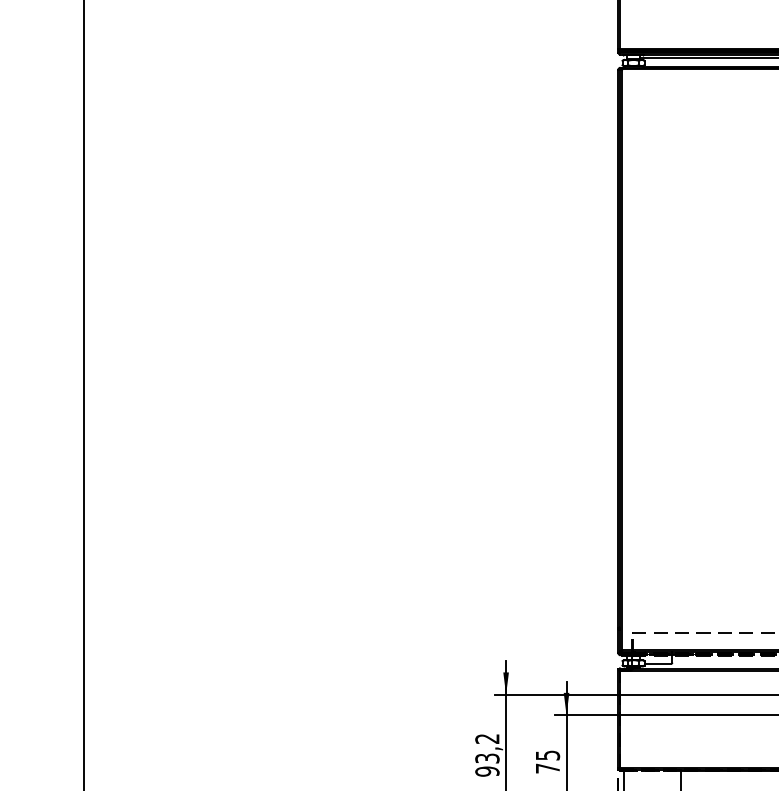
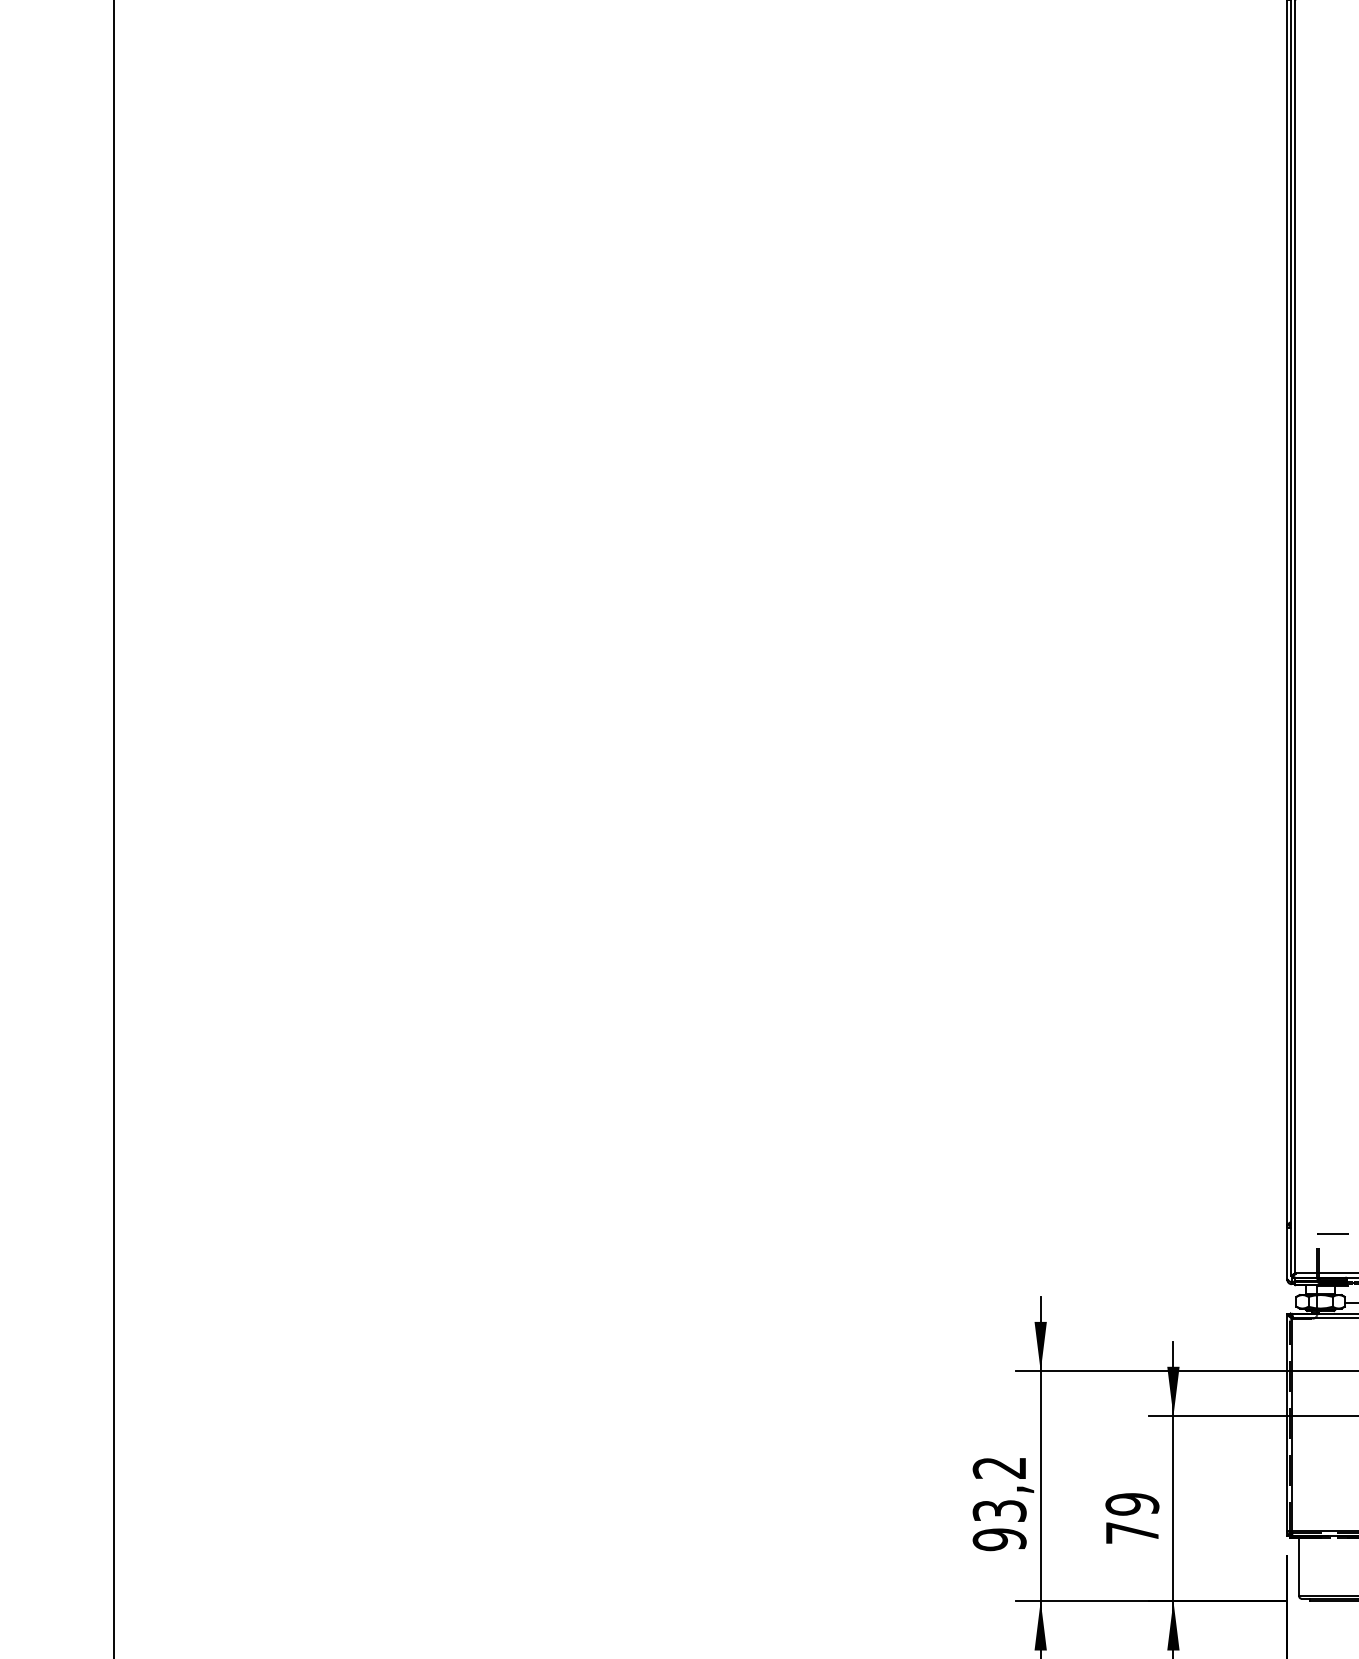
text: (547, 755) -> (1131, 1504), 75 -> 79

